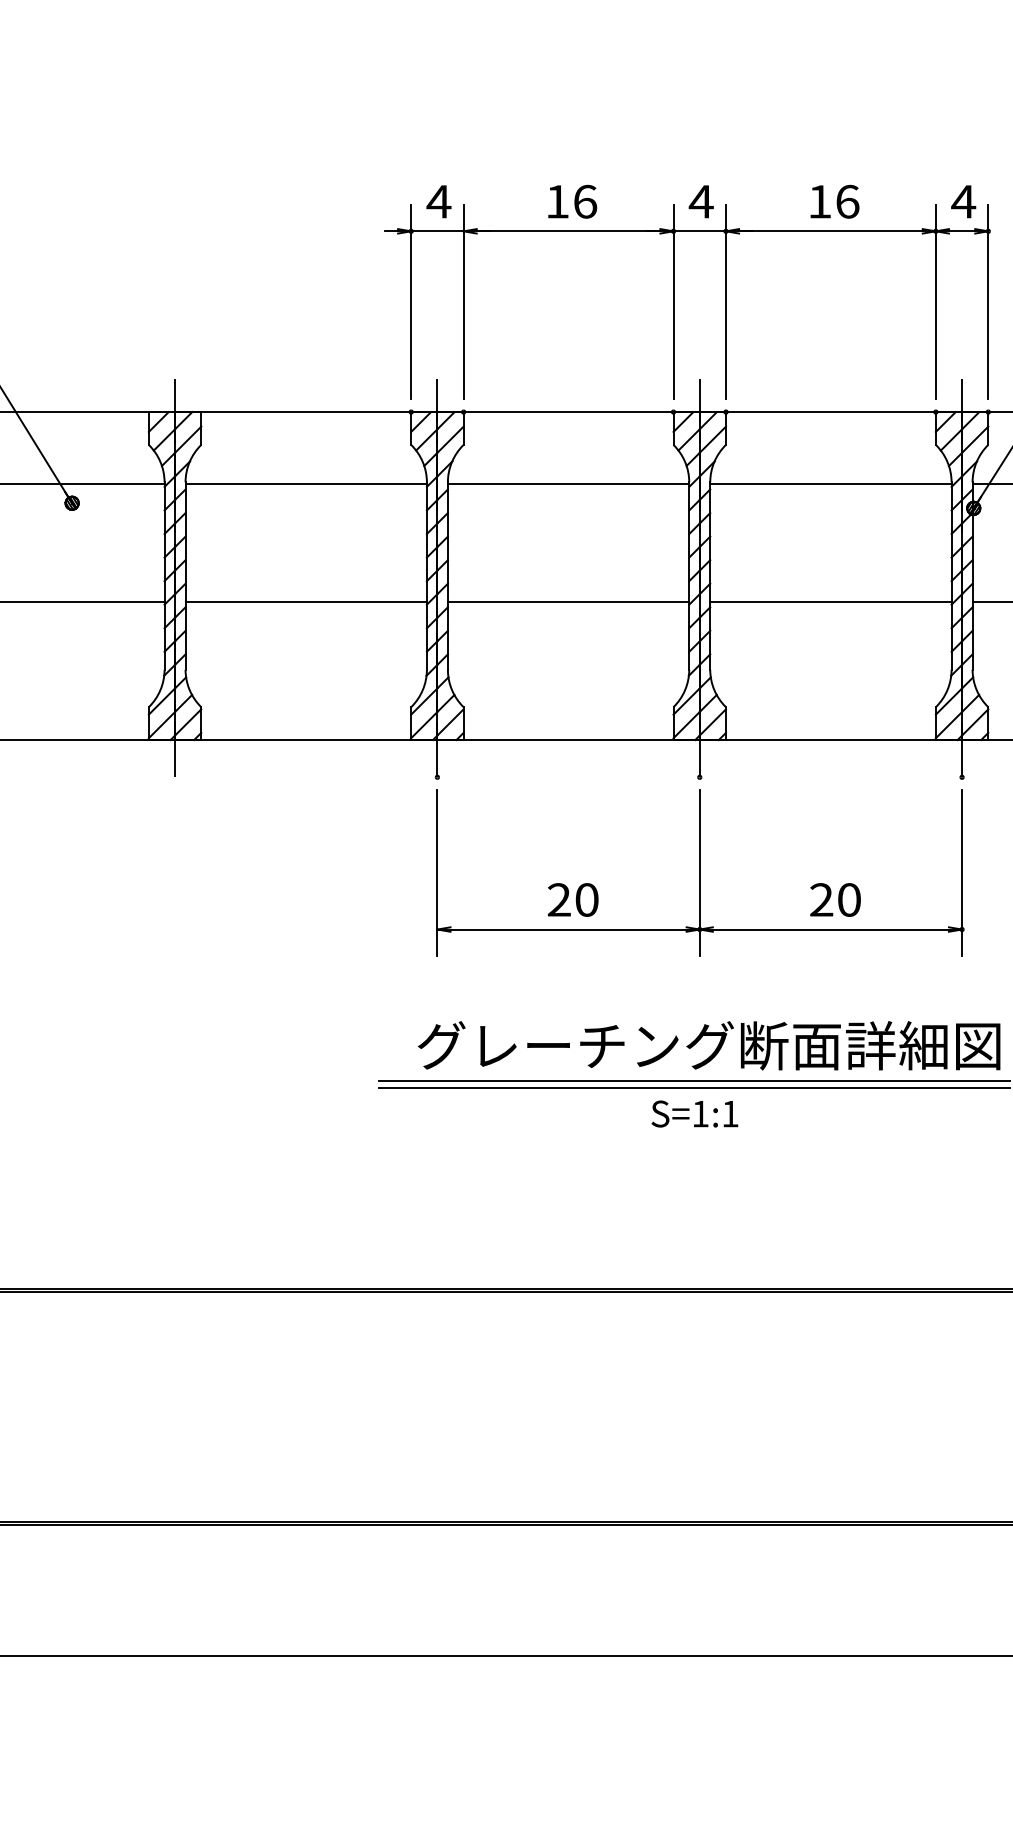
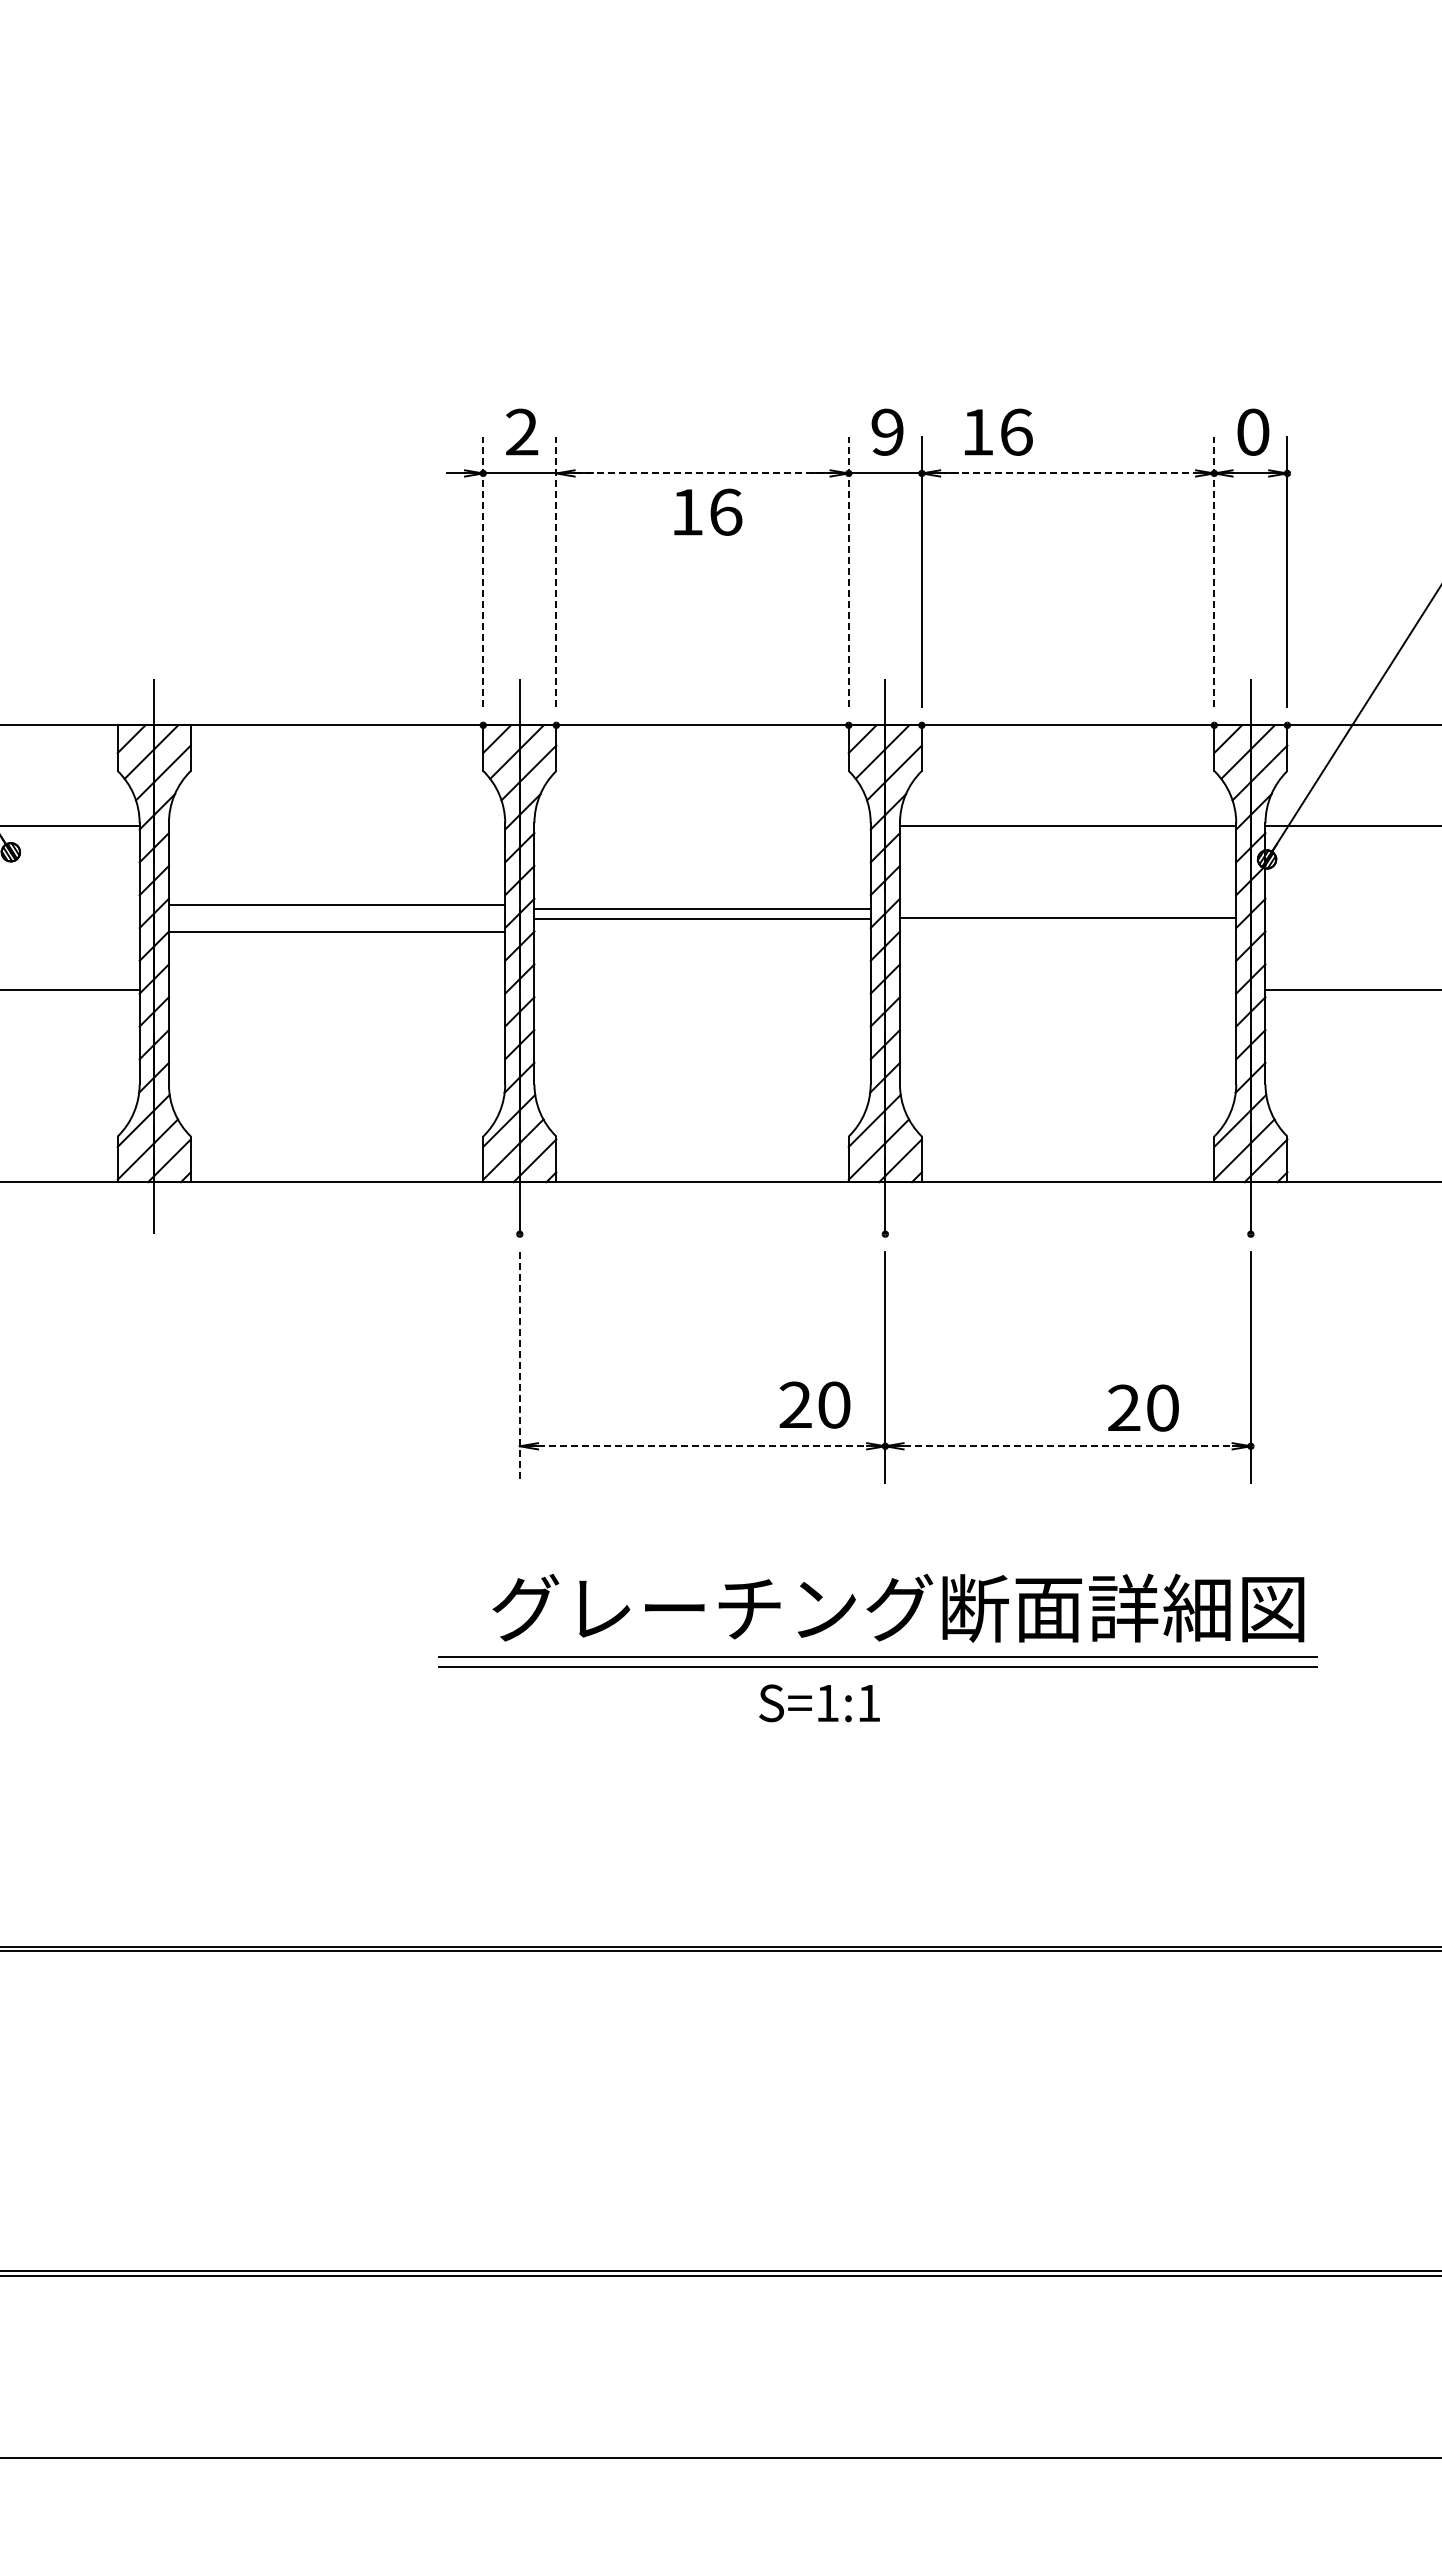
text: (438, 201) -> (521, 431), 4 -> 2
text: (572, 201) -> (708, 511), moved
text: (701, 201) -> (887, 431), 4 -> 9
text: (834, 201) -> (998, 431), moved
text: (963, 201) -> (1252, 431), 4 -> 0
line: (568, 231) -> (702, 473), solid -> dashed
line: (831, 231) -> (1068, 473), solid -> dashed
line: (411, 301) -> (483, 571), solid -> dashed
line: (463, 301) -> (556, 571), solid -> dashed
line: (673, 301) -> (848, 571), solid -> dashed
line: (935, 301) -> (1214, 571), solid -> dashed
line: (305, 484) -> (336, 904), moved
line: (568, 484) -> (702, 908), moved
line: (305, 602) -> (336, 932), moved
line: (568, 602) -> (702, 919), moved
line: (830, 602) -> (1067, 918), moved
line: (437, 873) -> (519, 1368), solid -> dashed
text: (572, 899) -> (814, 1404), moved
text: (835, 899) -> (1143, 1407), moved
line: (569, 929) -> (703, 1446), solid -> dashed
line: (831, 929) -> (1068, 1446), solid -> dashed
text: (694, 1114) -> (819, 1703), moved

